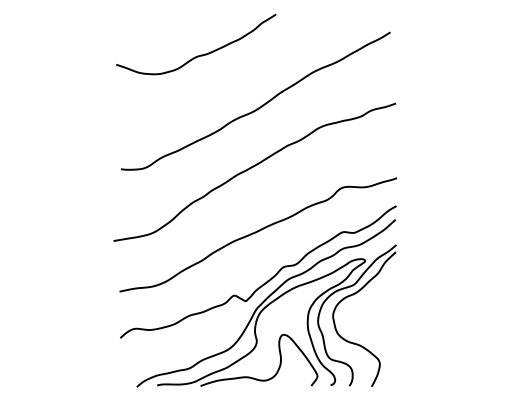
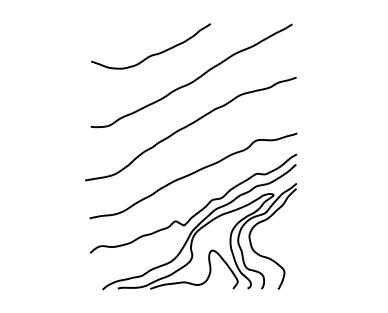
curve: (200, 53) -> (154, 53), moved

